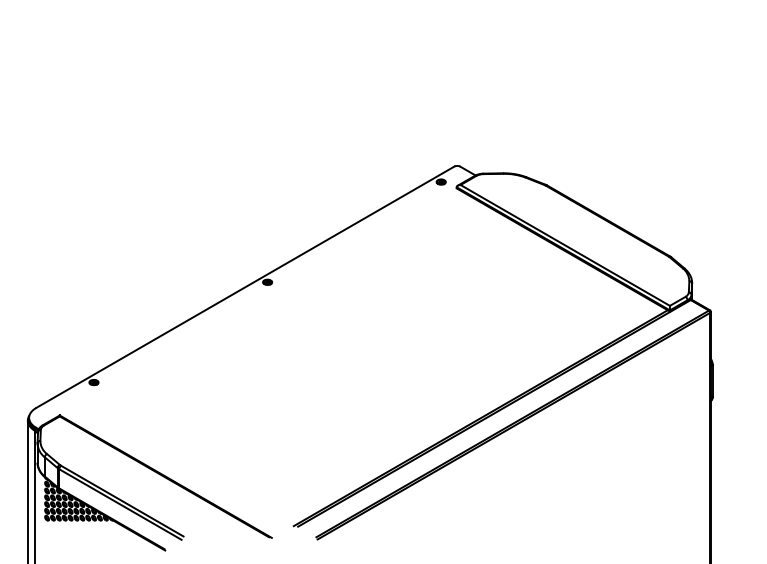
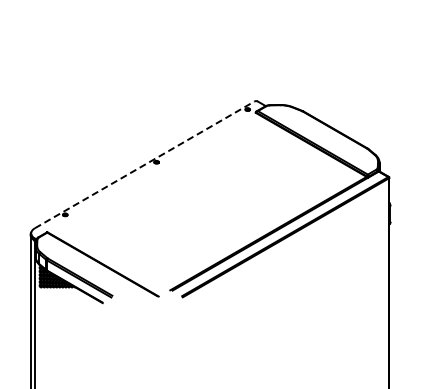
line: (244, 286) -> (144, 164), solid -> dashed

